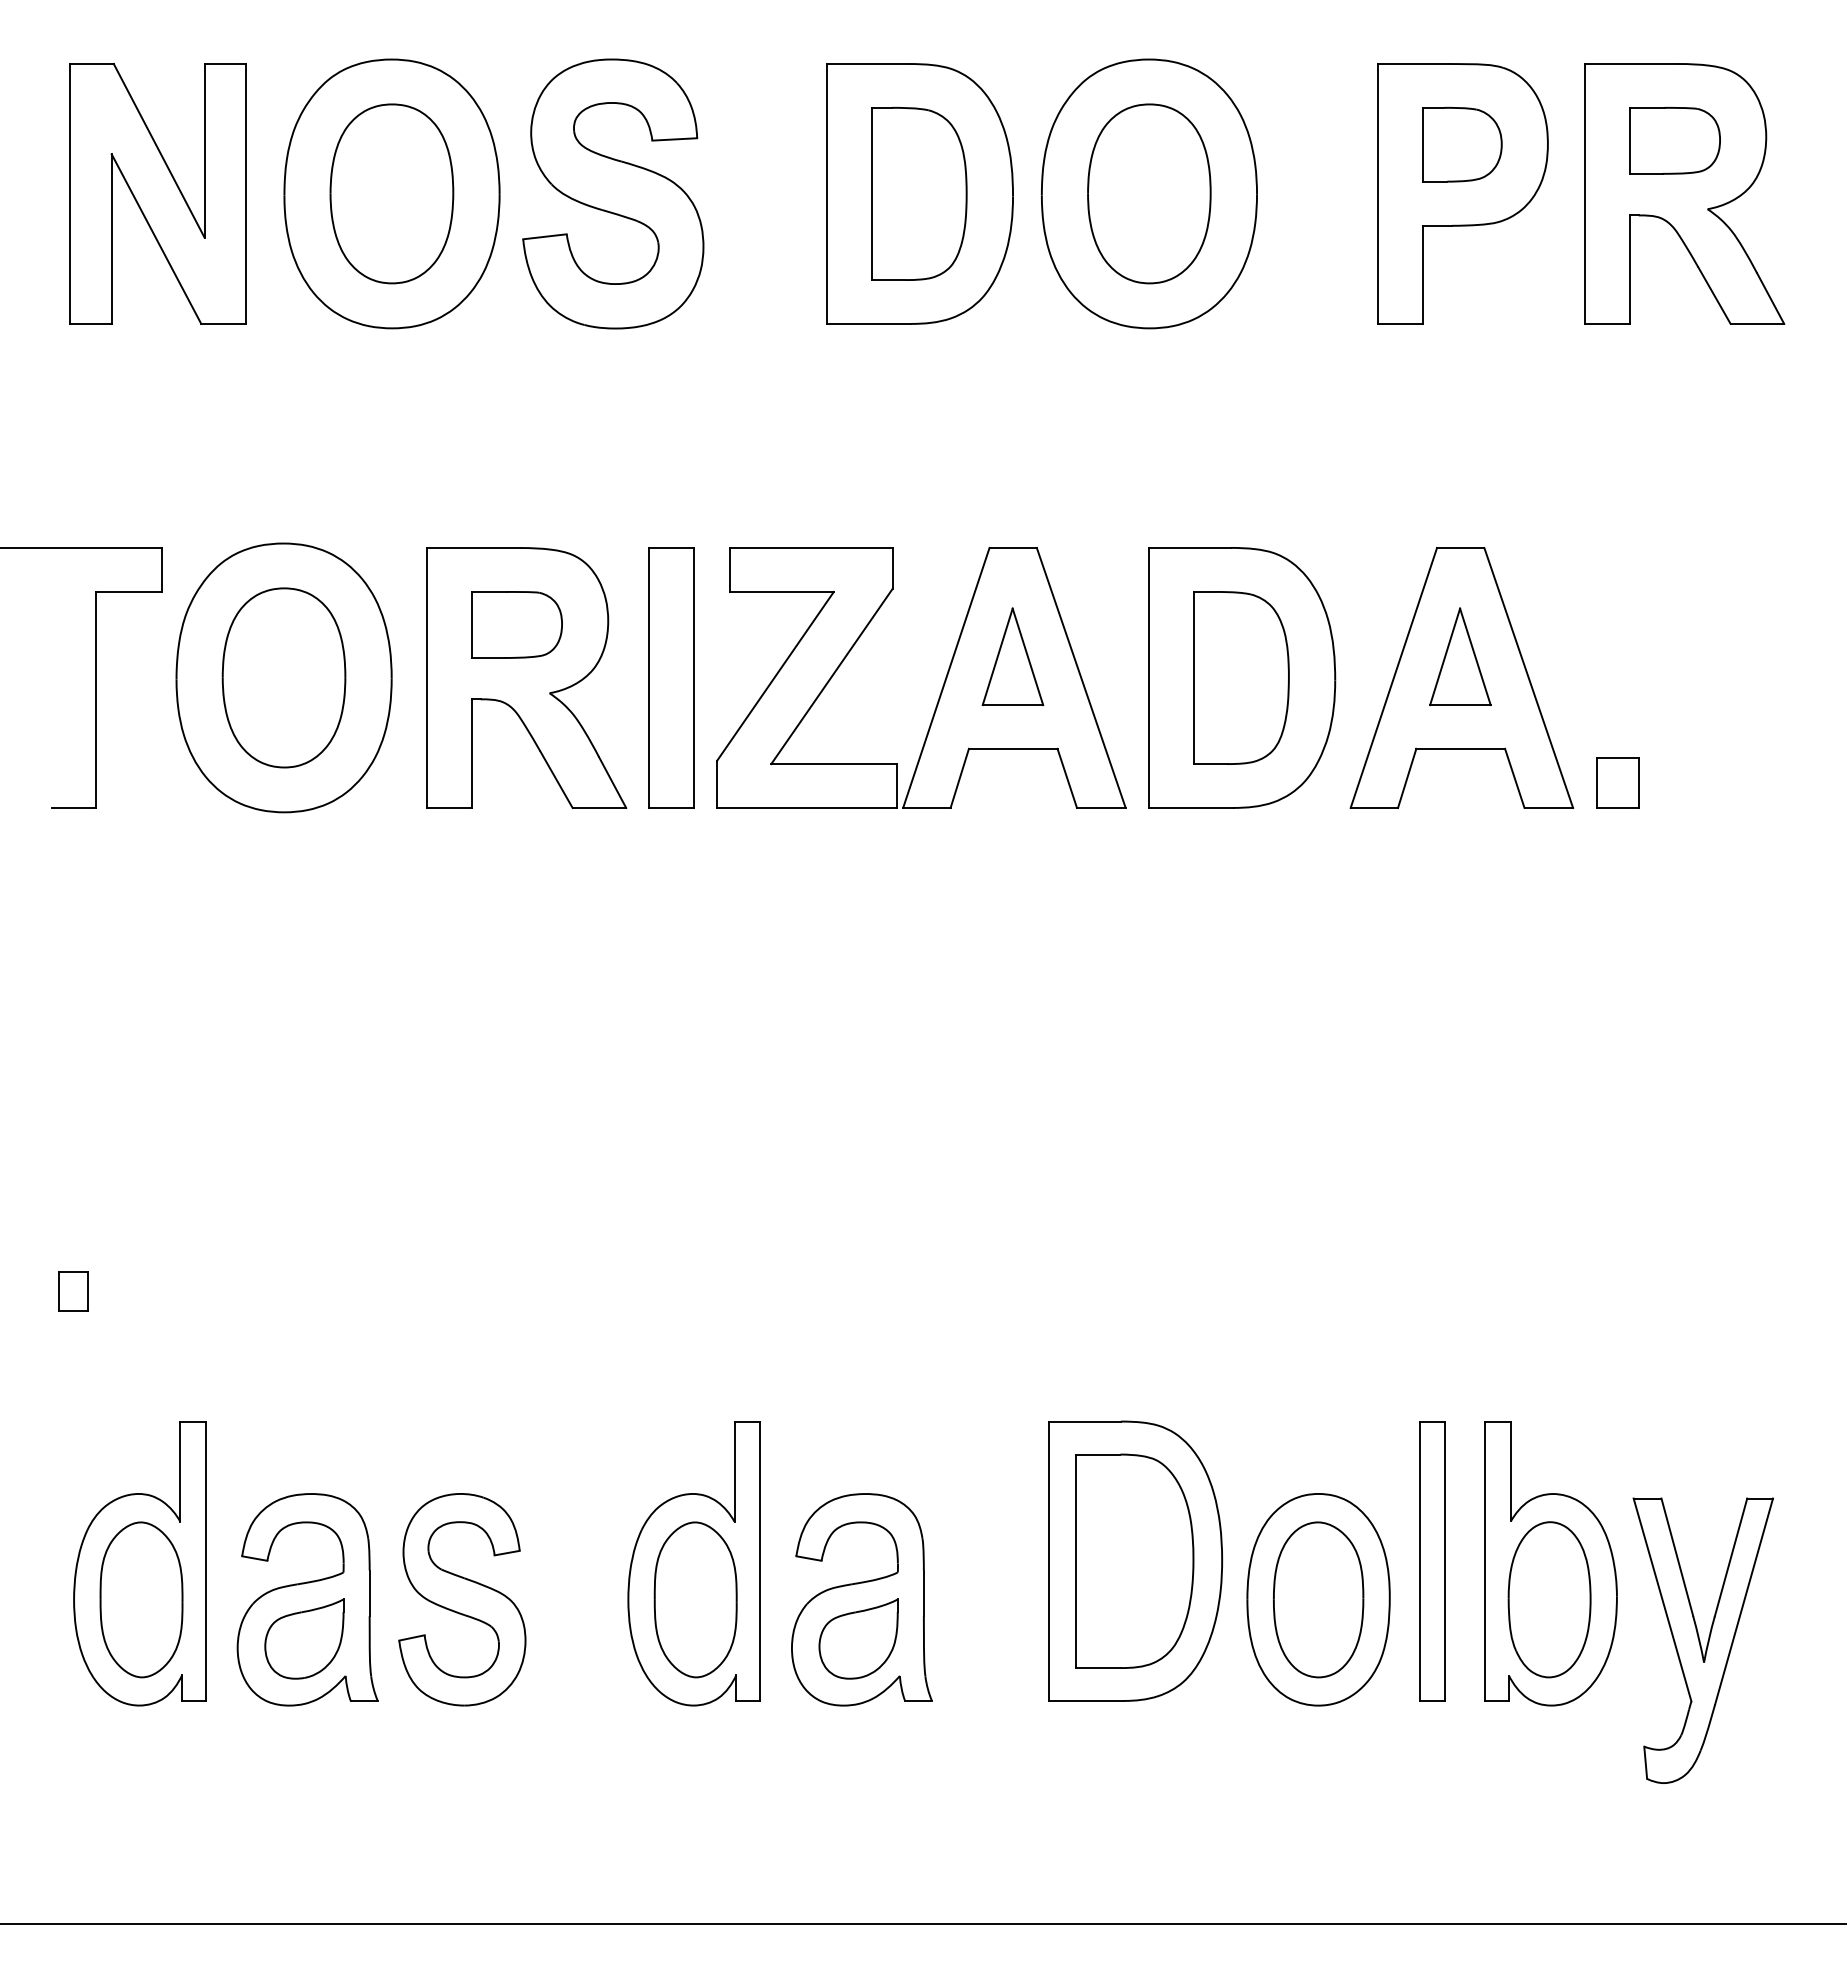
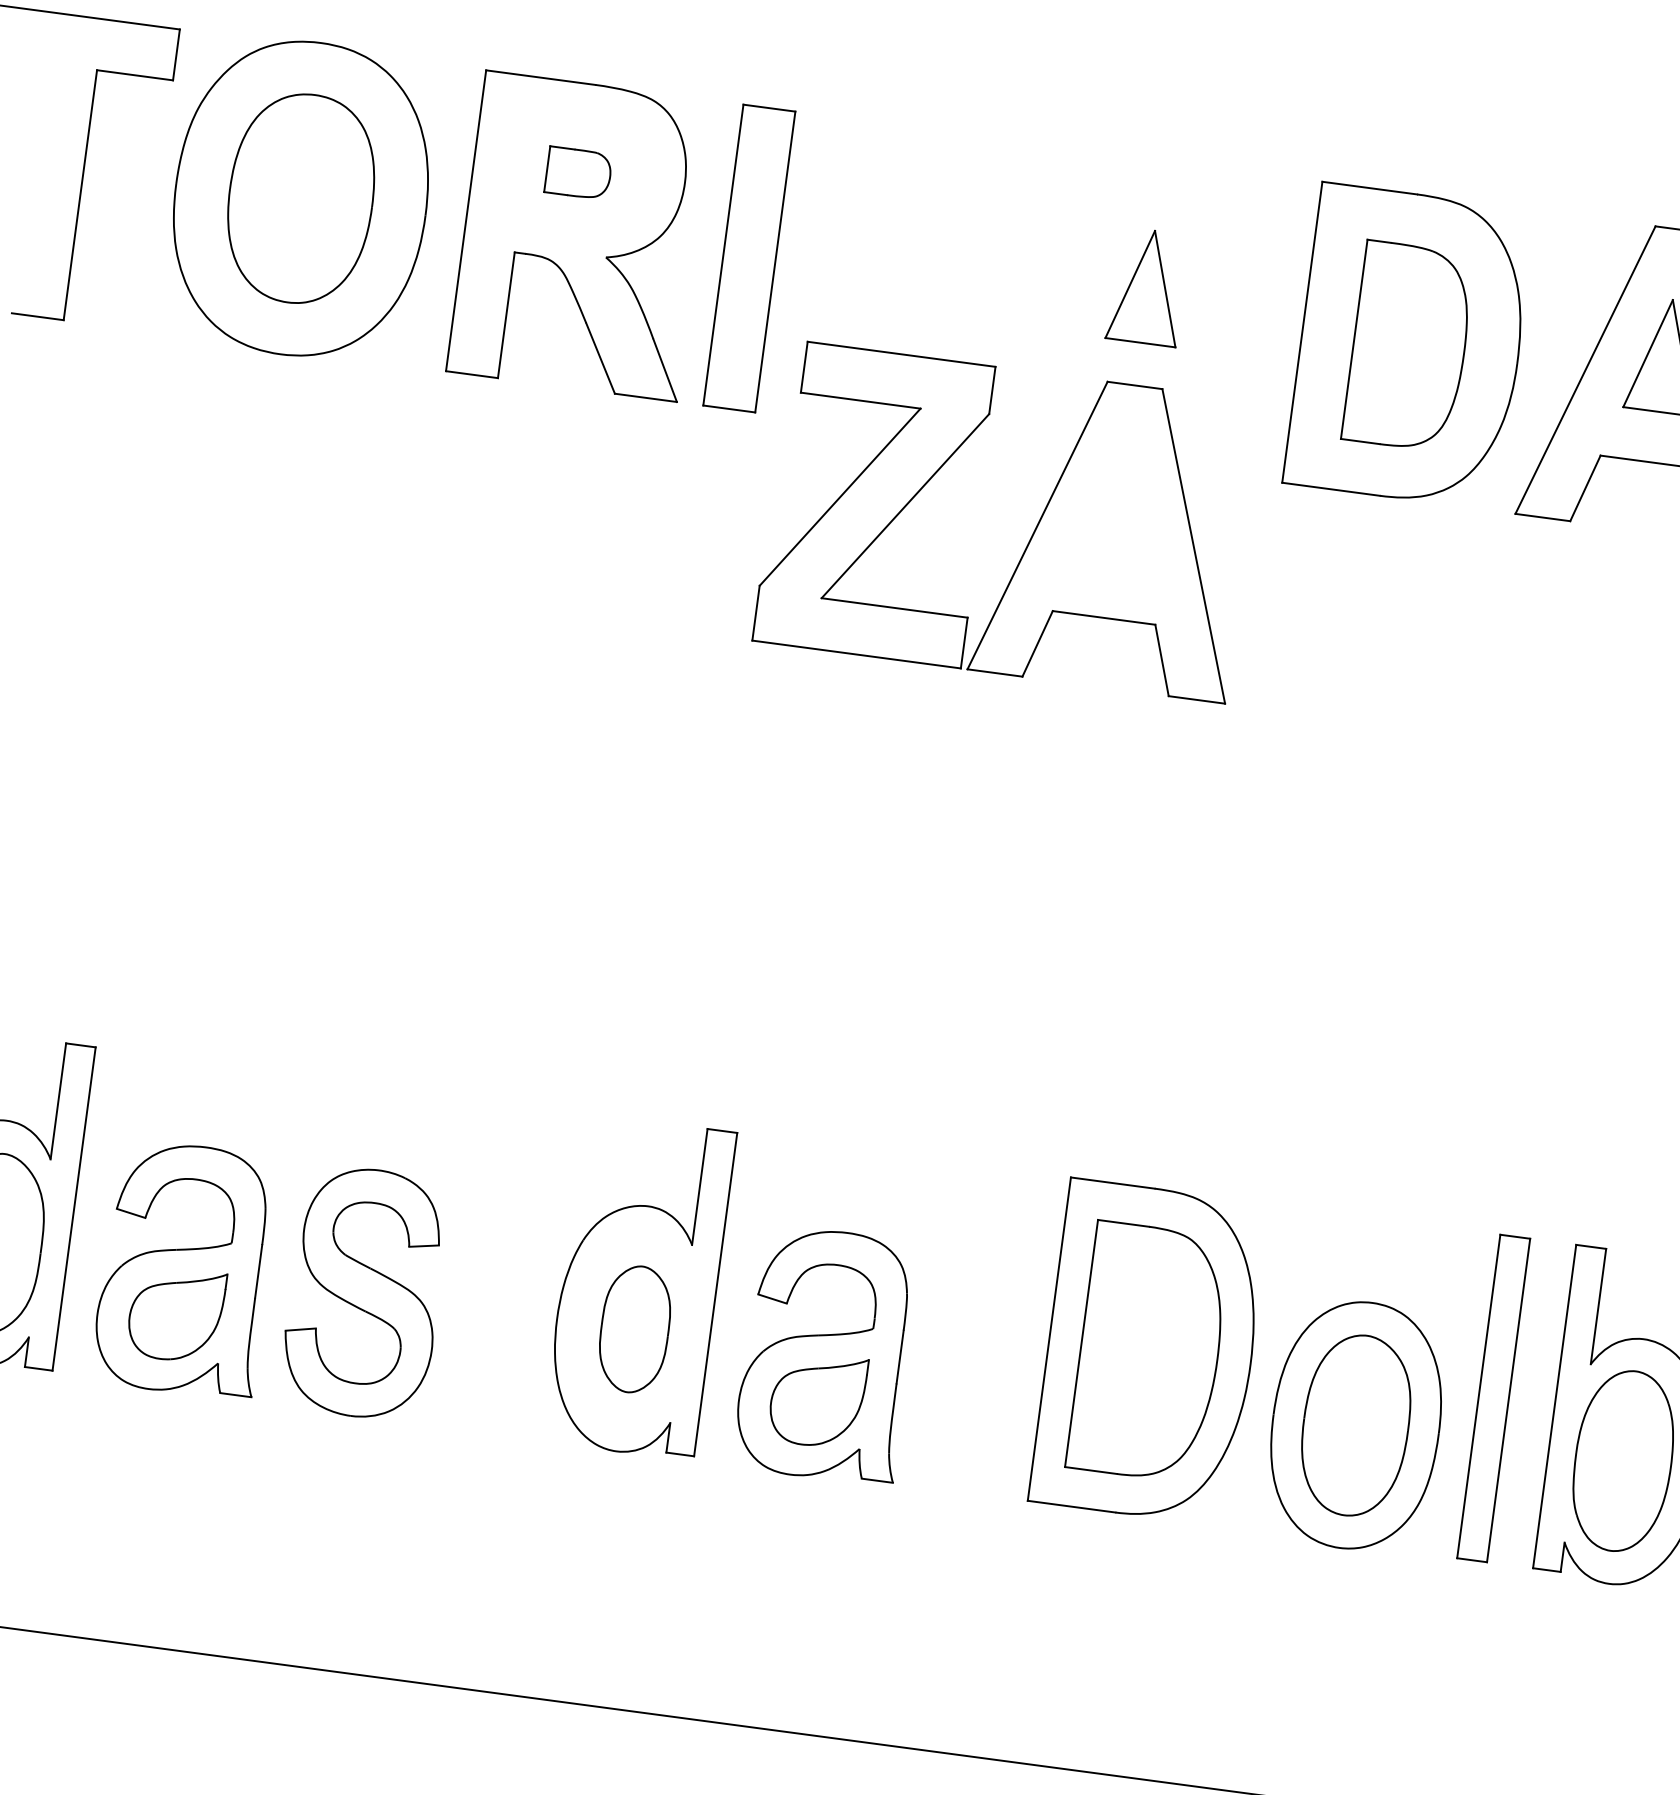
part: (516, 624) -> (578, 172), size x0.6
part: (942, 685) -> (1031, 533), moved
part: (695, 1599) -> (634, 1328), size x0.7

